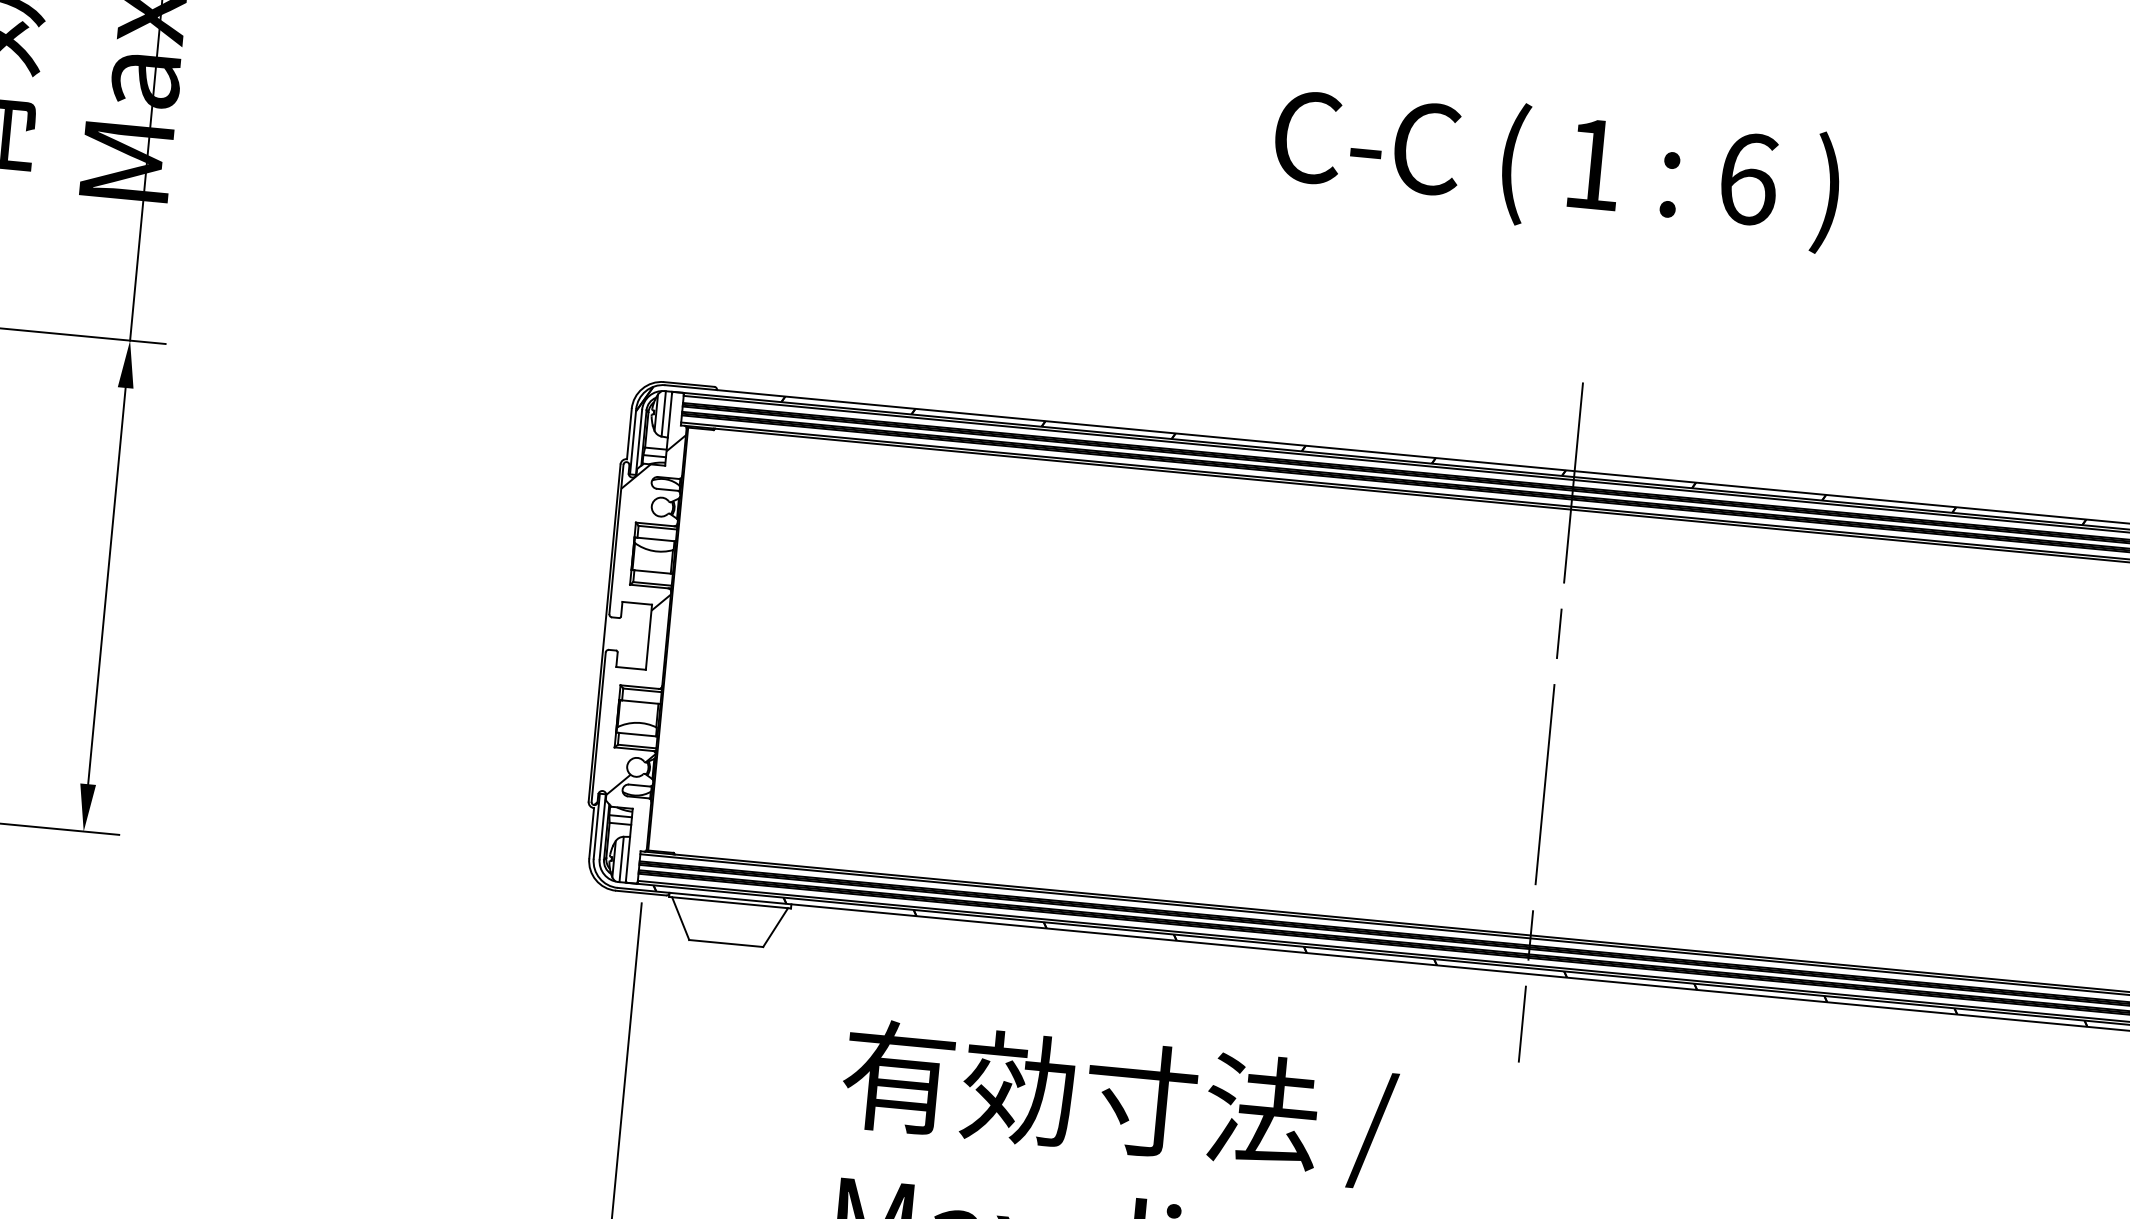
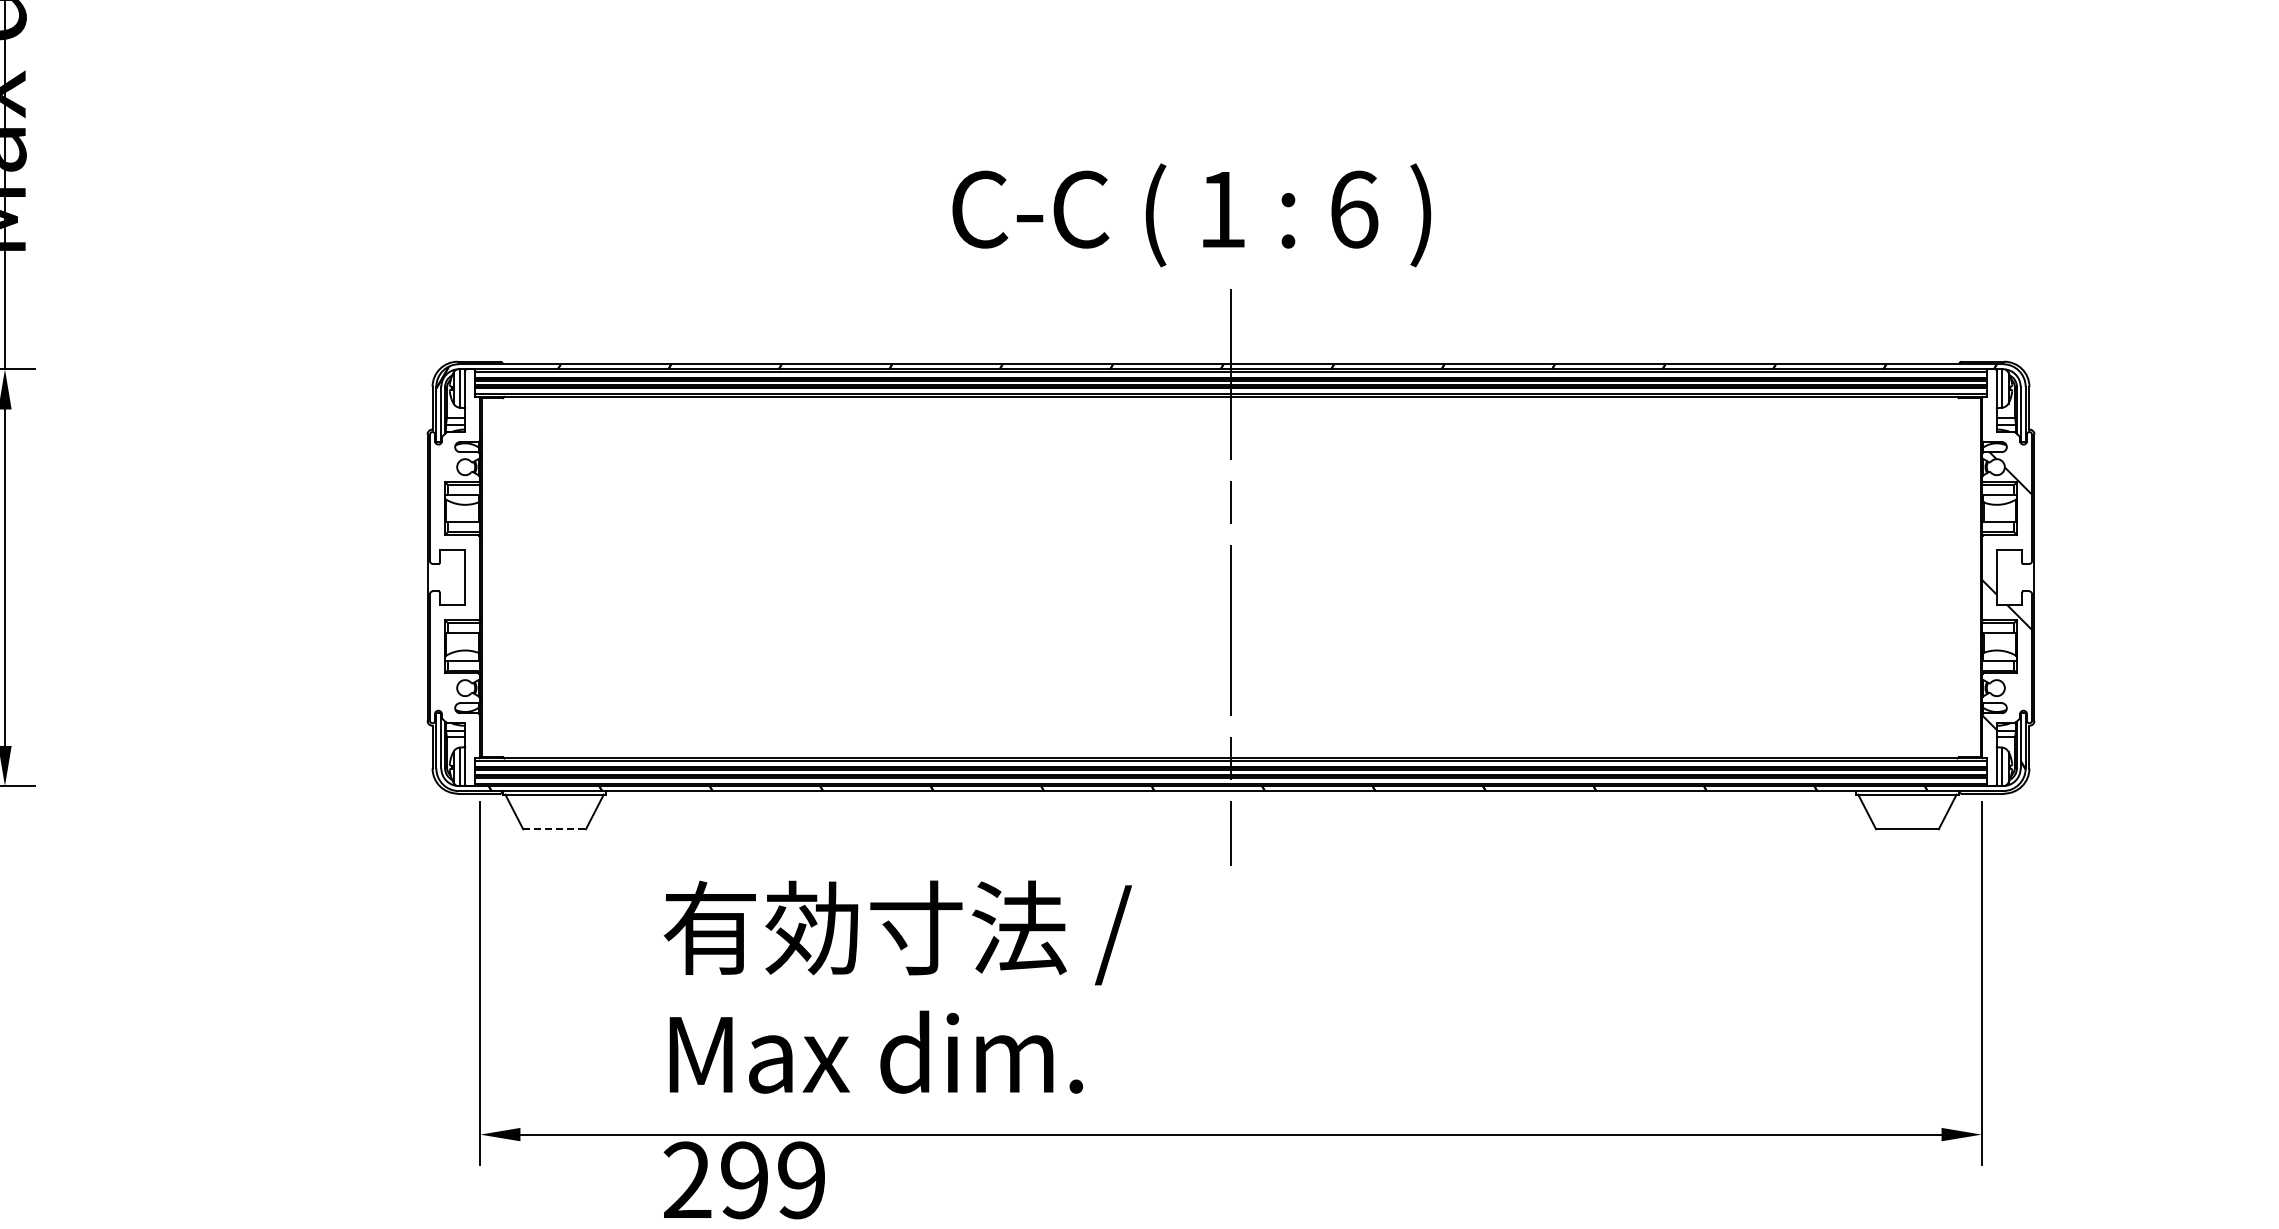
text: (1556, 167) -> (1191, 215), moved
hatch: (639, 619) -> (455, 563), removed
line: (727, 943) -> (555, 829), solid -> dashed

